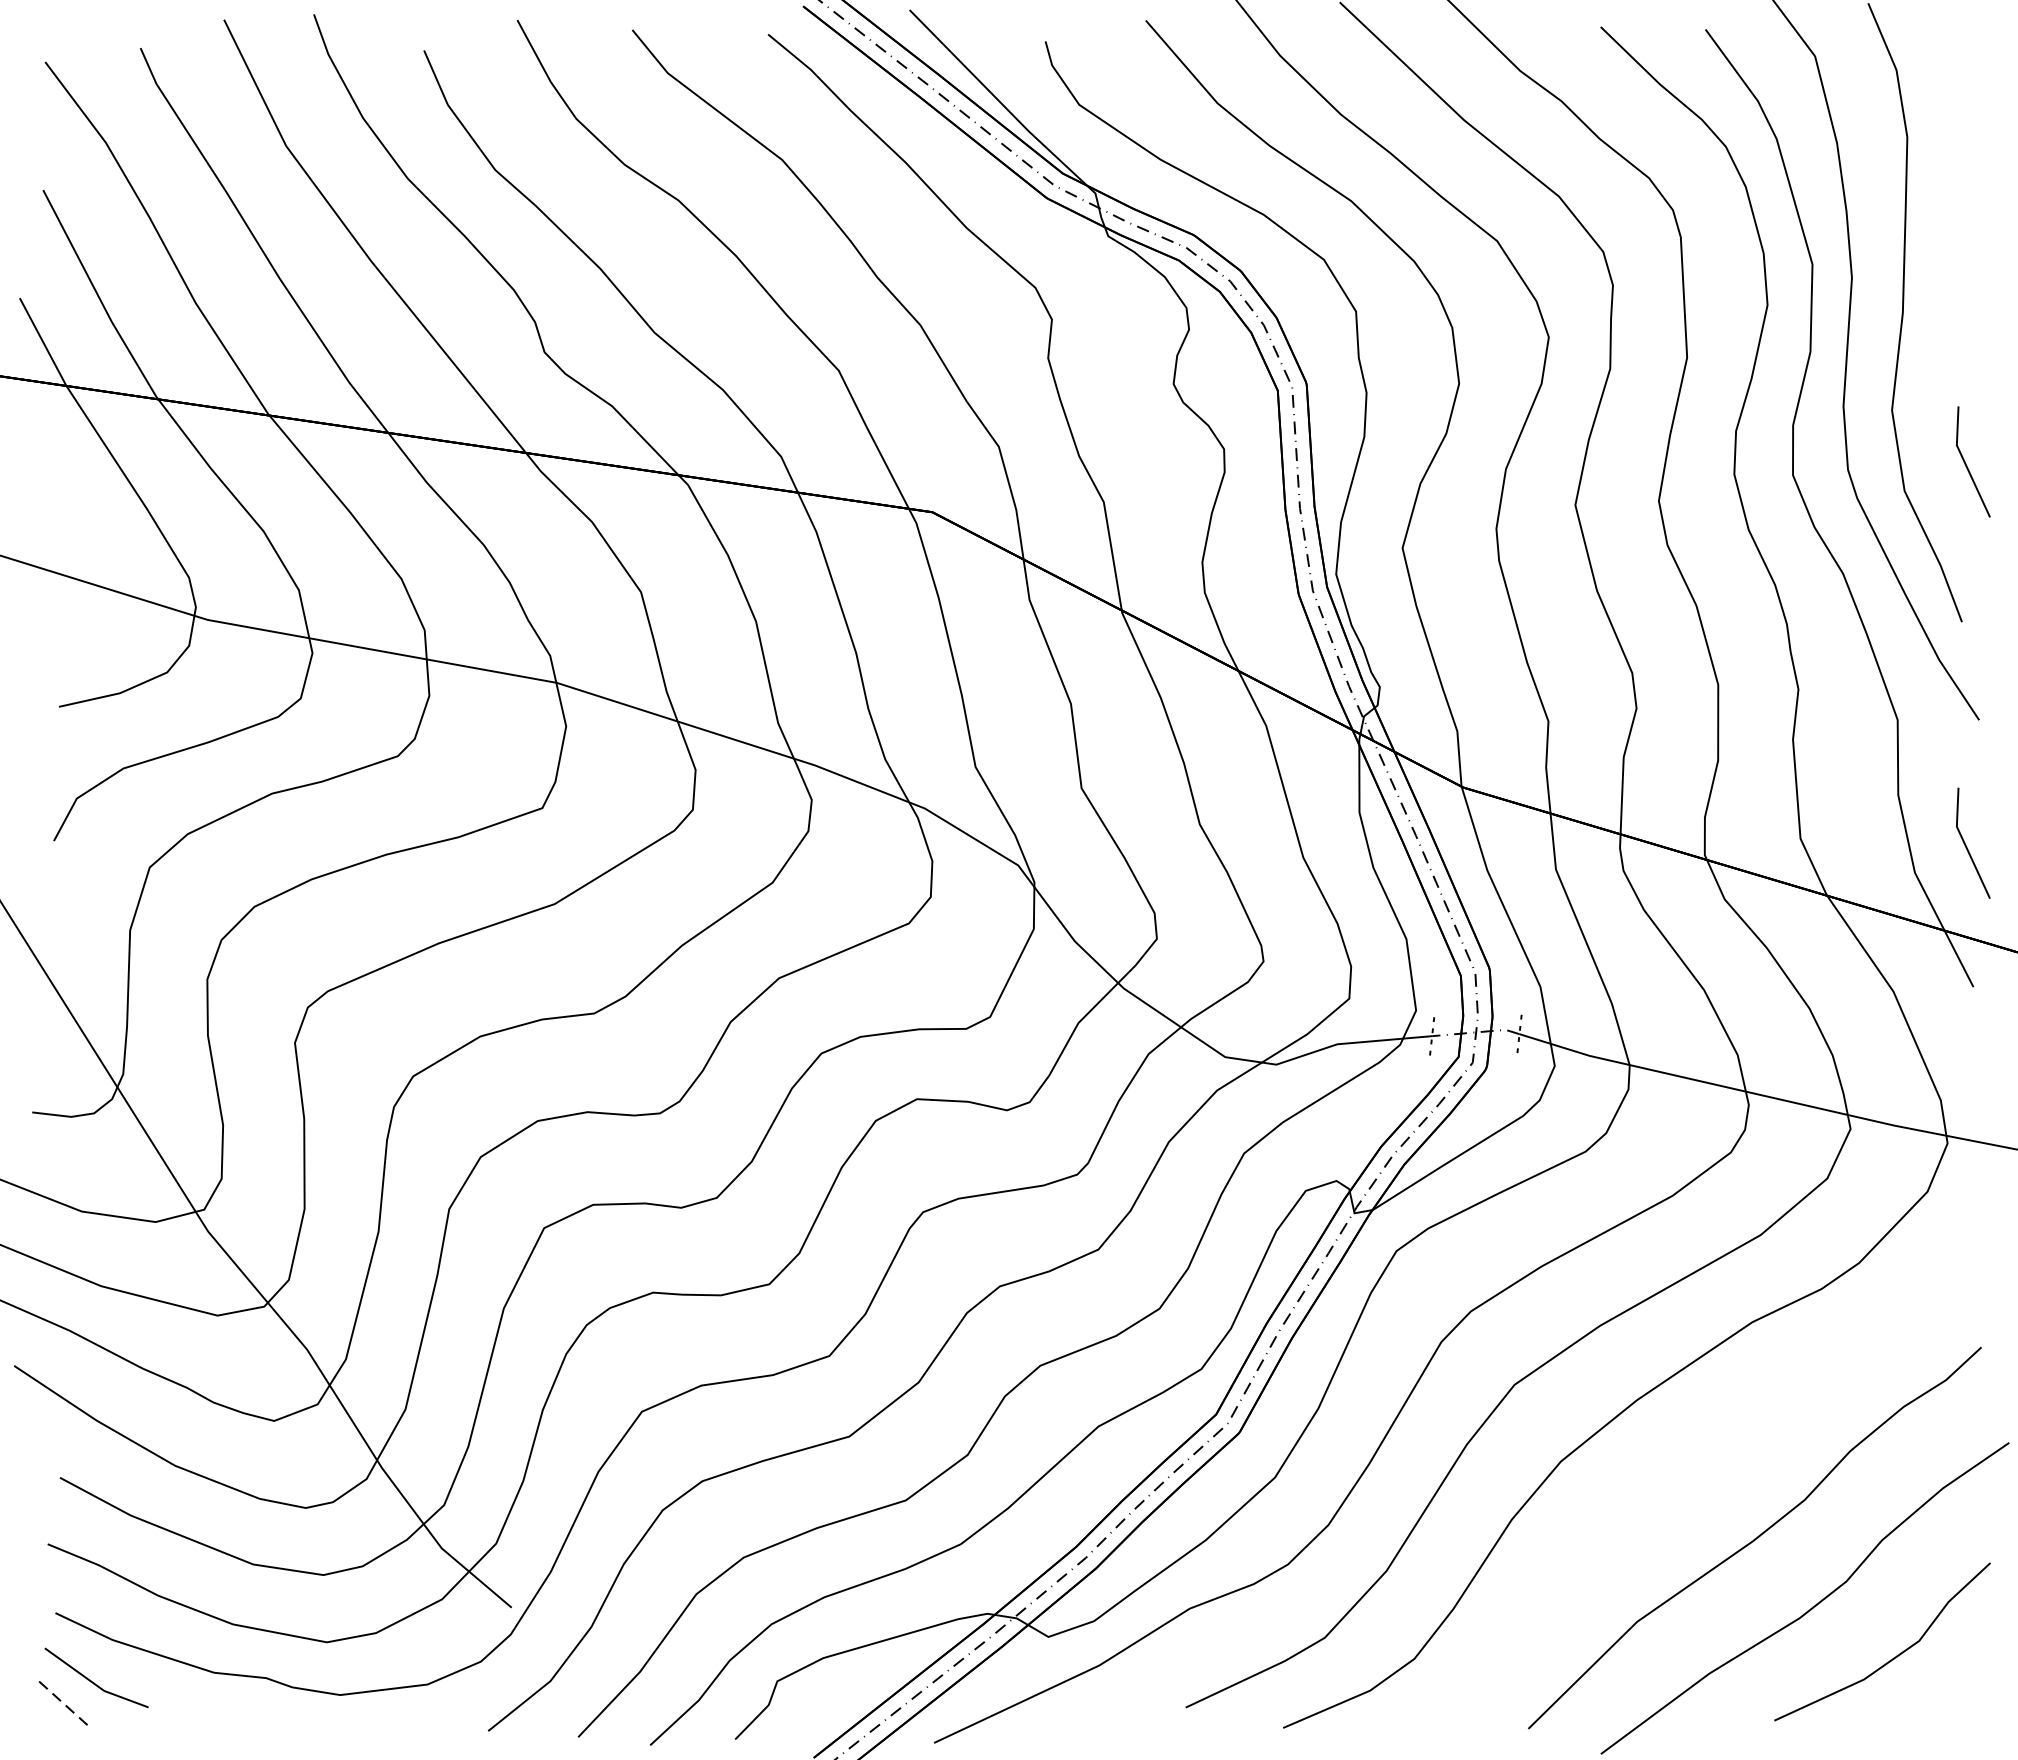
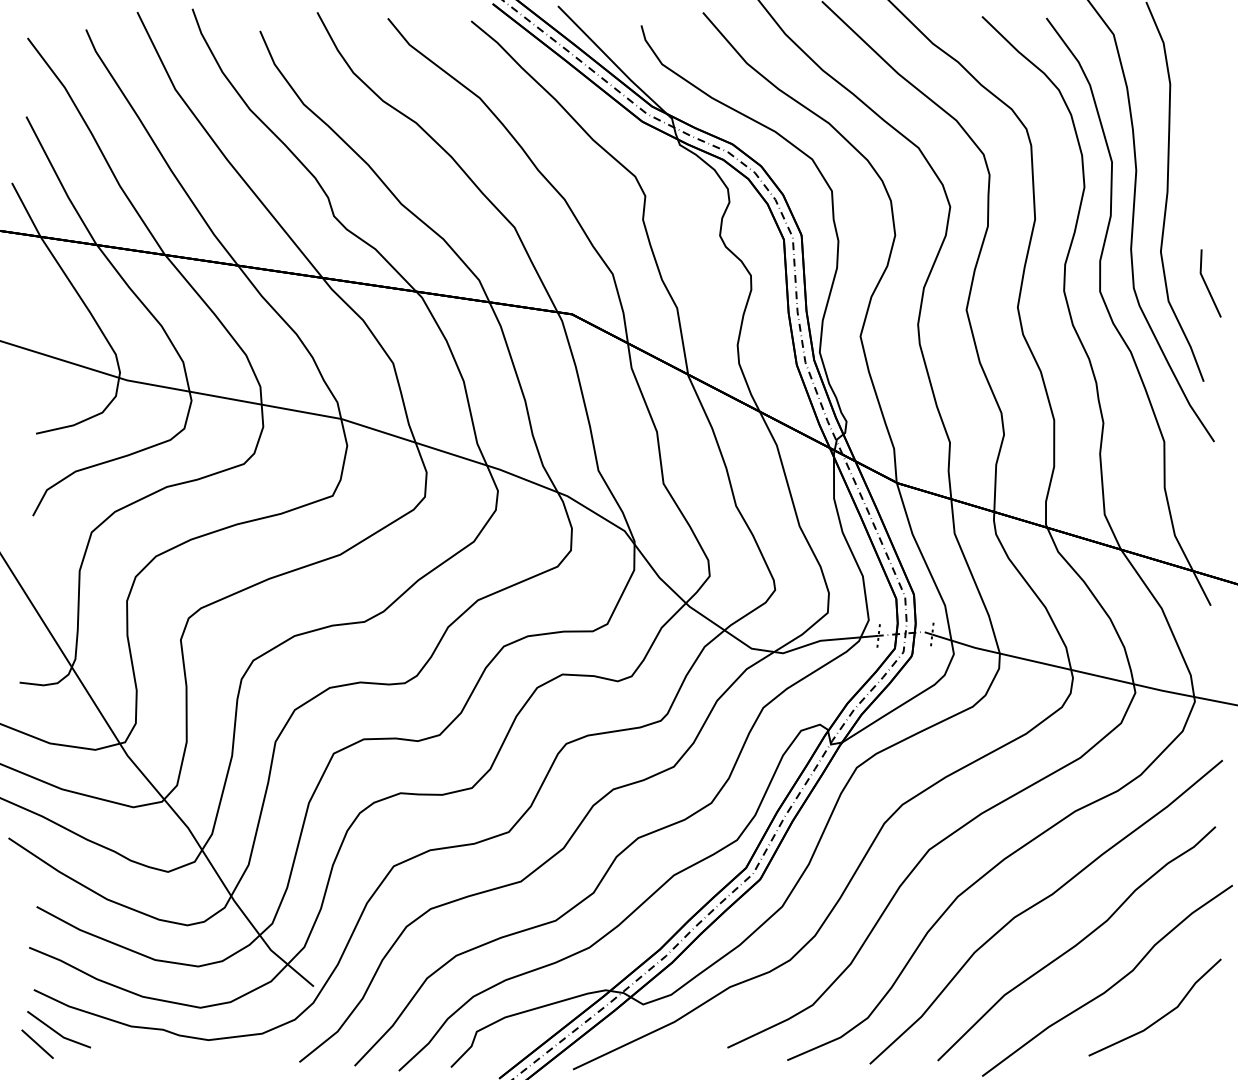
line: (1968, 846) -> (1207, 519), removed
curve: (1697, 1470) -> (1041, 902), added
line: (61, 1700) -> (37, 1043), dashed -> solid

